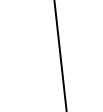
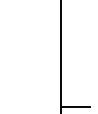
line: (81, 105) -> (75, 107), added

